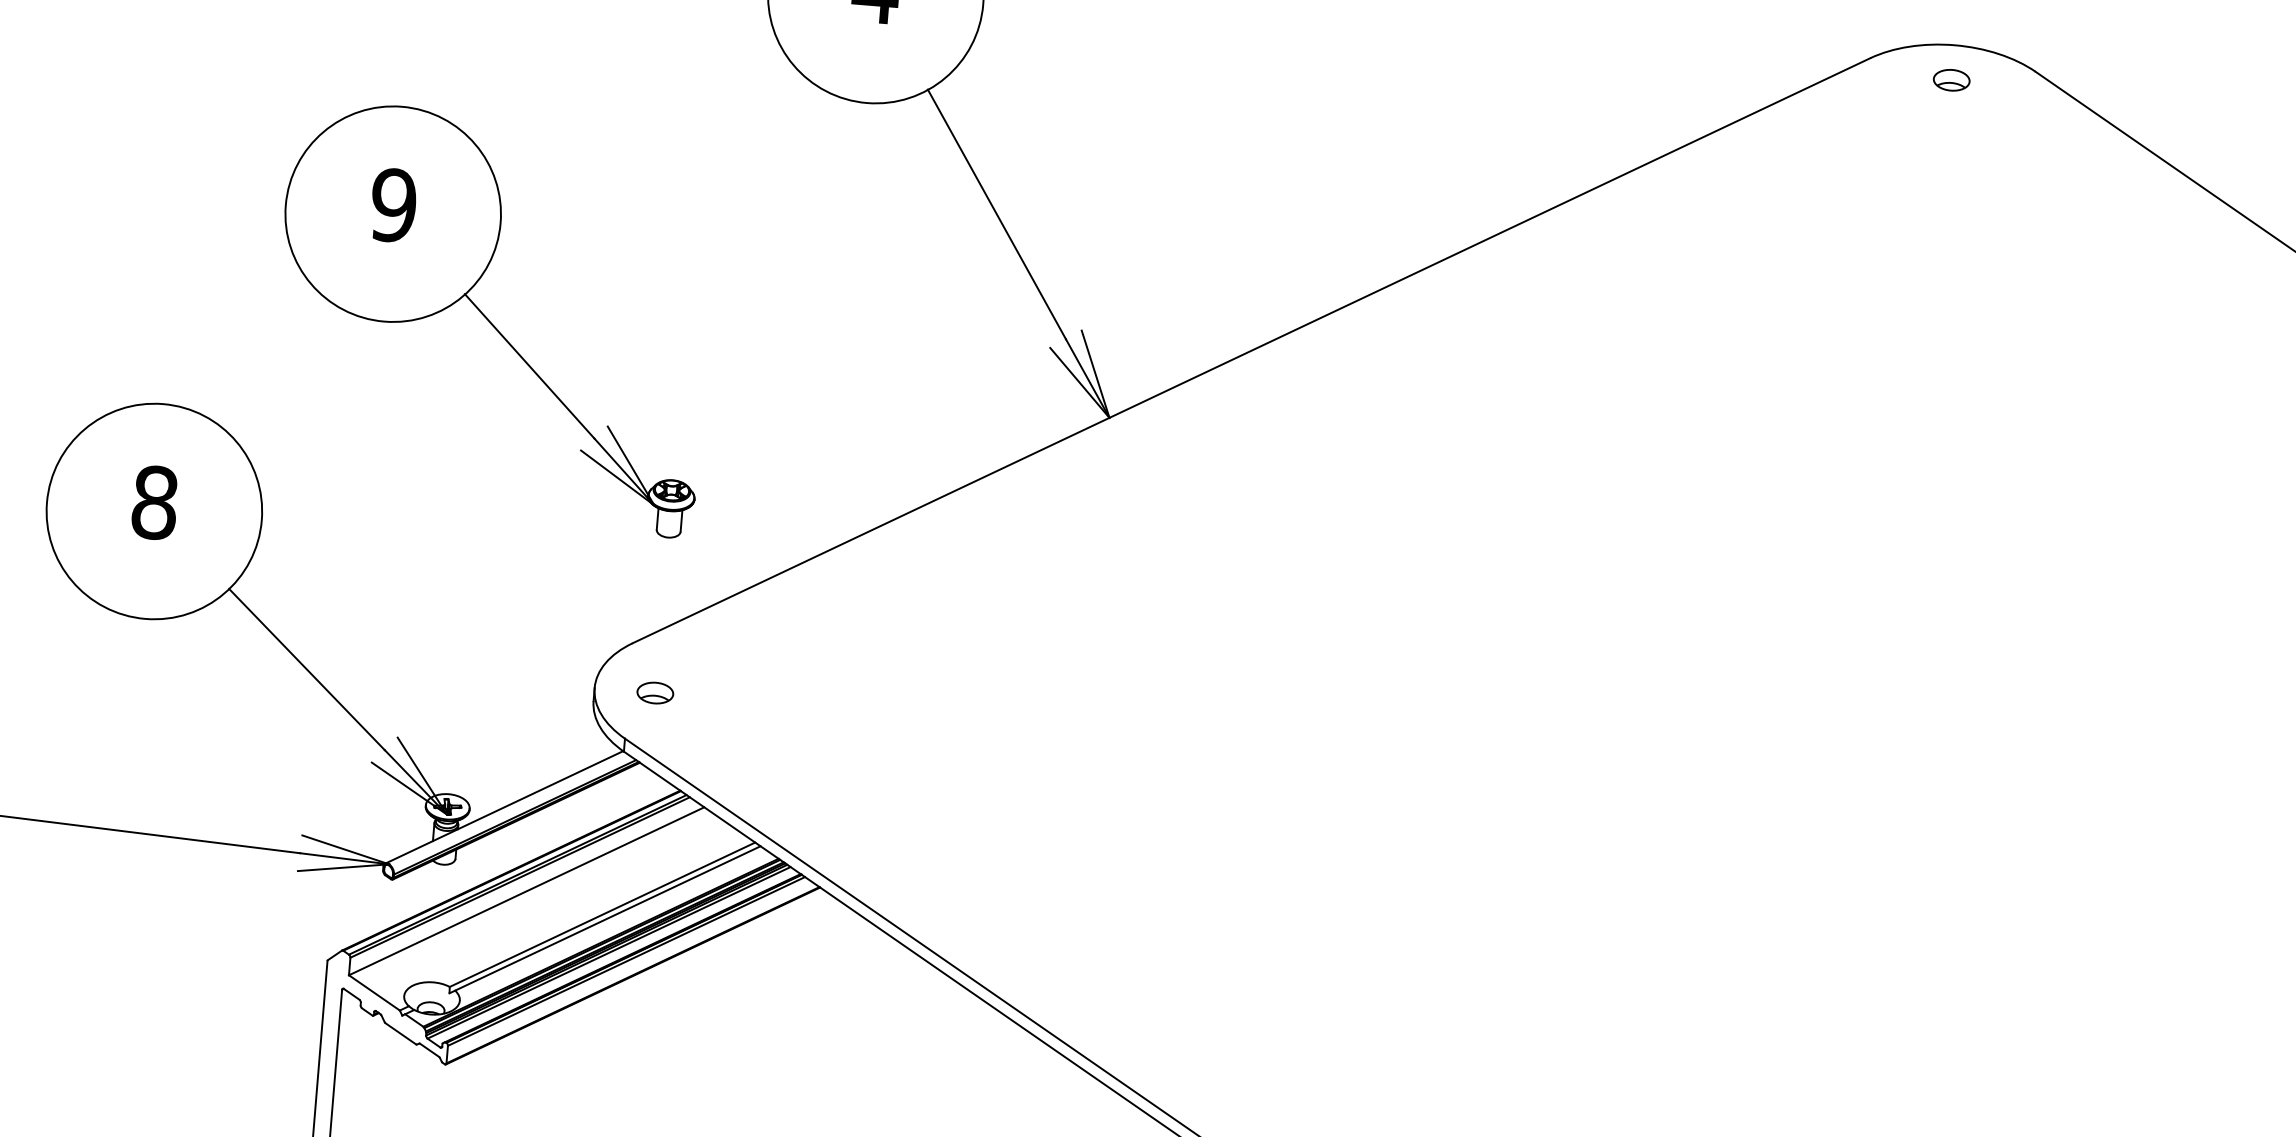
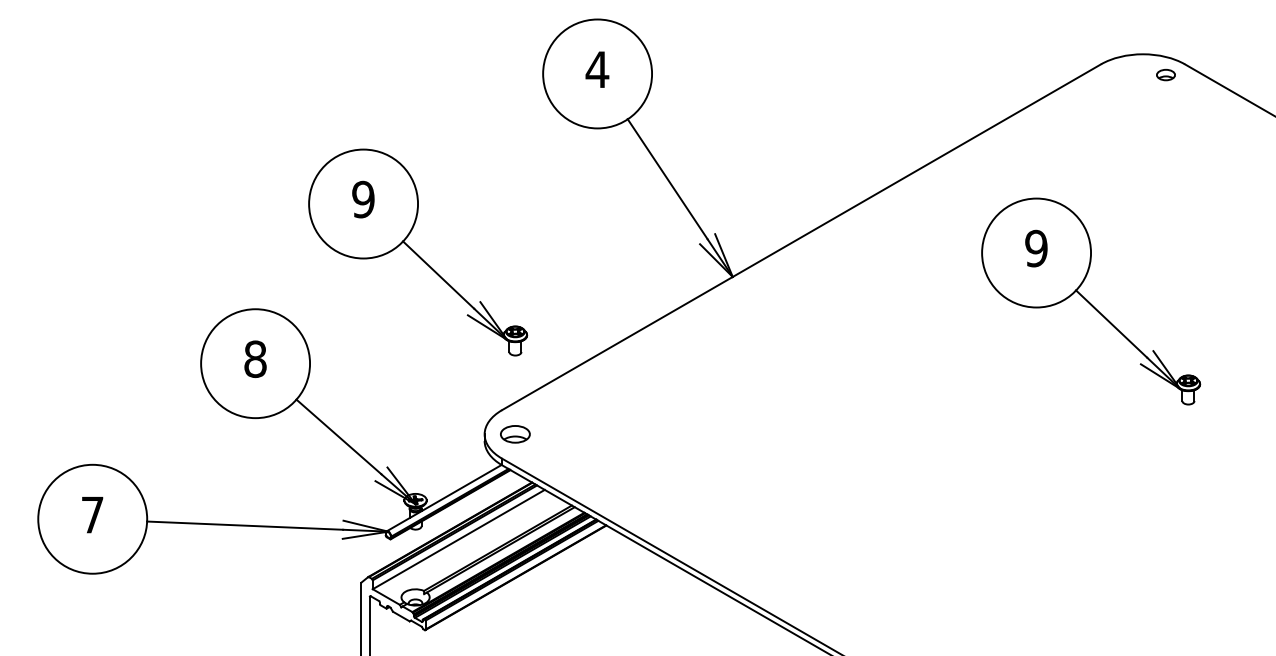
part: (1950, 81) -> (1165, 75), moved
part: (1812, 524) -> (1091, 301), added
part: (655, 693) -> (515, 434), size x1.6

